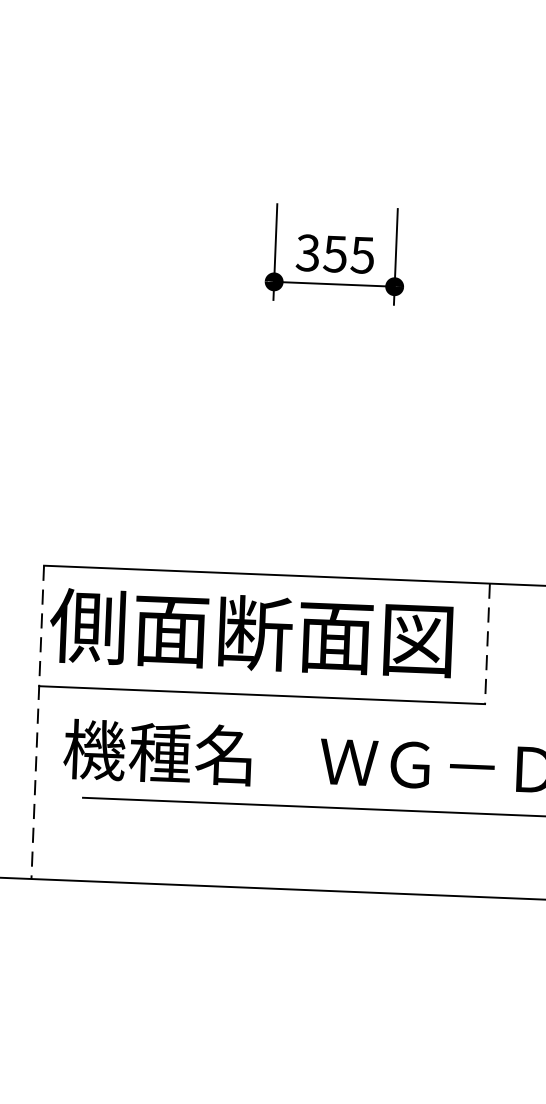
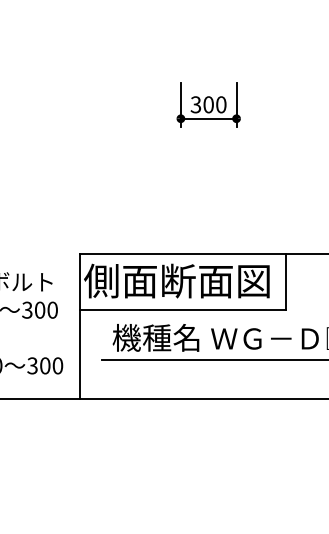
text: (348, 253) -> (214, 104), 355 -> 300
line: (486, 643) -> (285, 281), dashed -> solid
line: (38, 722) -> (80, 326), dashed -> solid
text: (156, 751) -> (155, 337), moved

